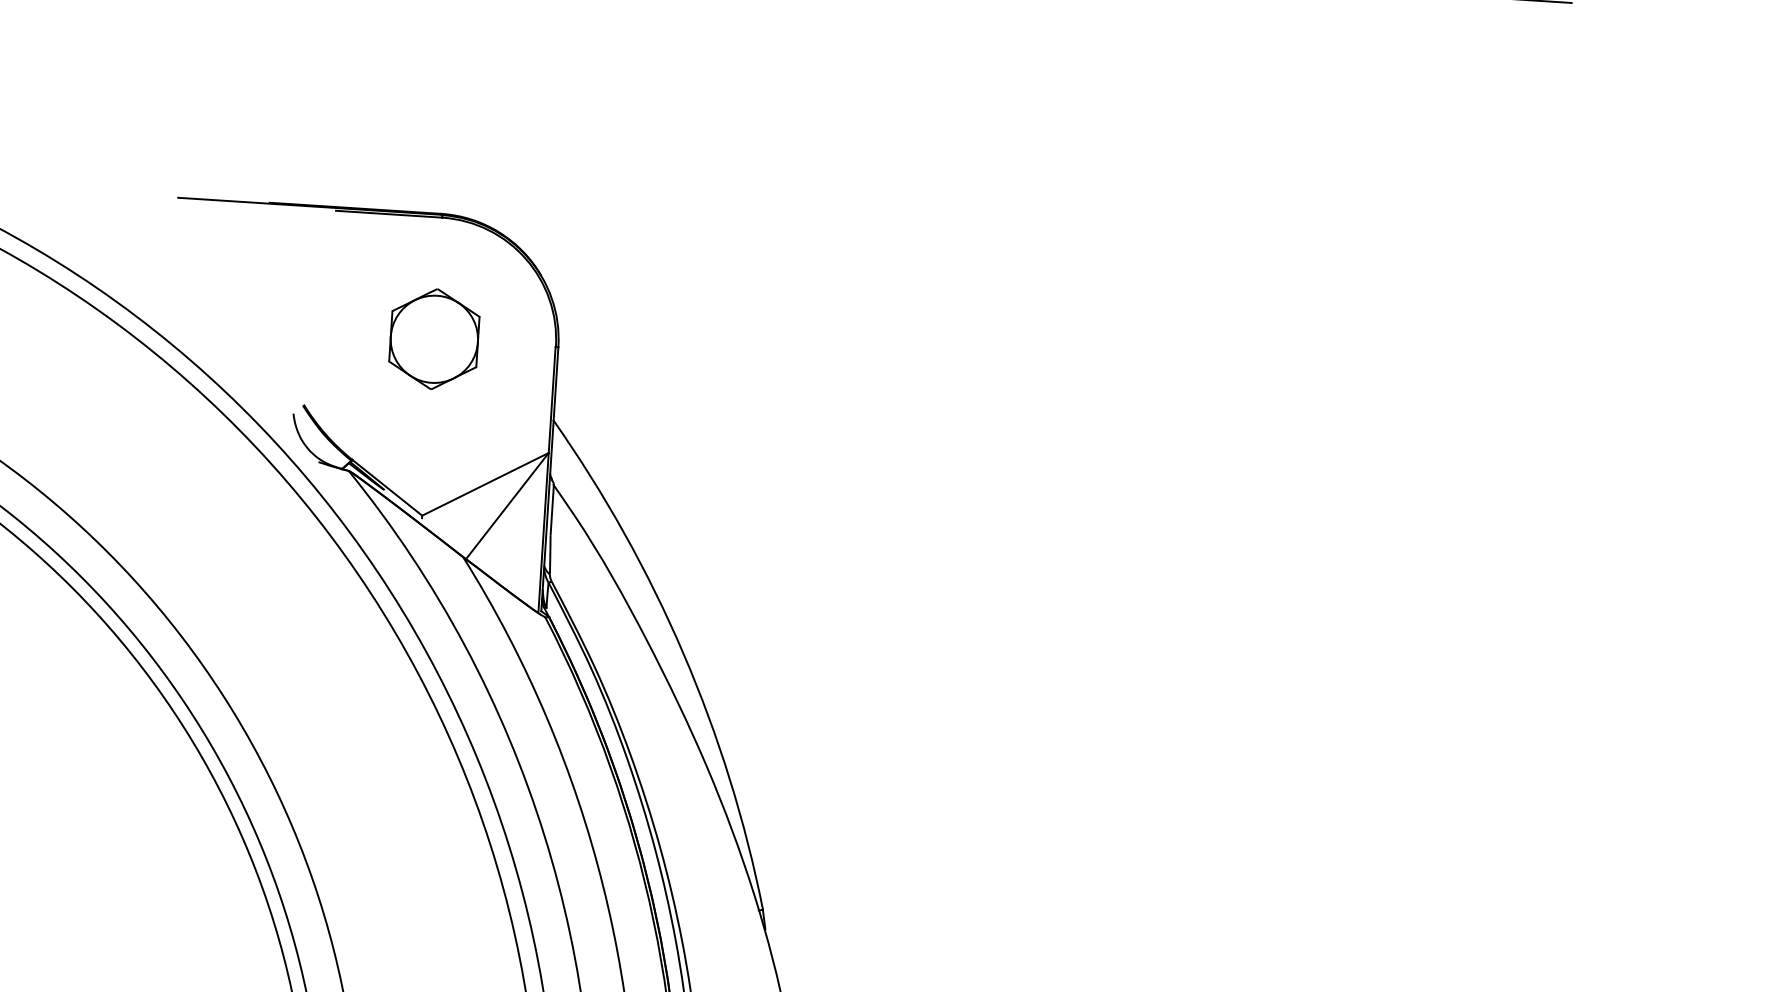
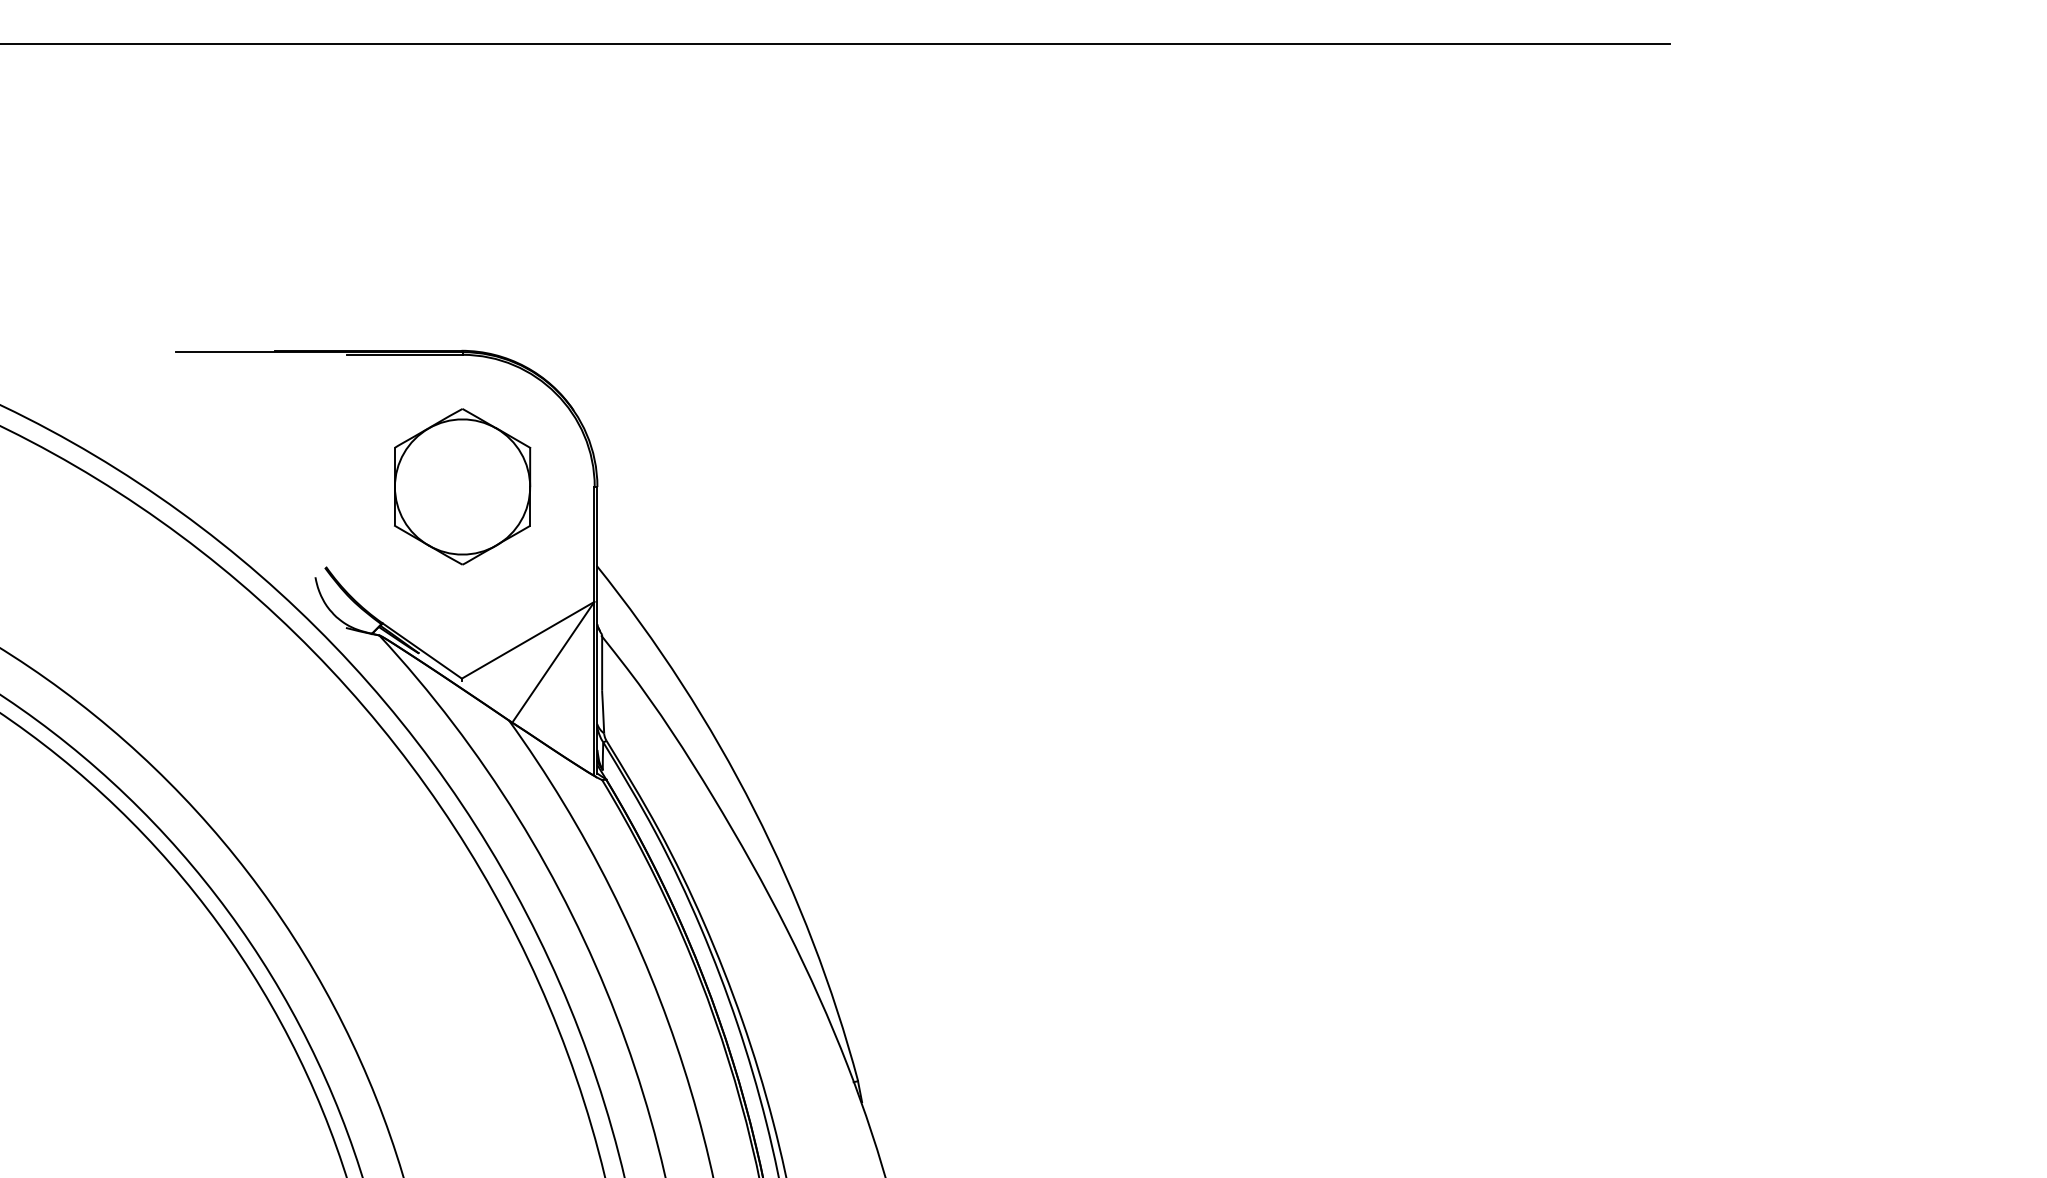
part: (434, 338) -> (462, 486), size x1.43

